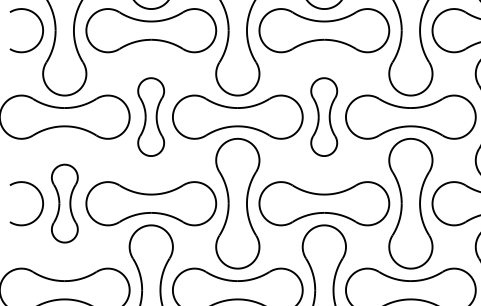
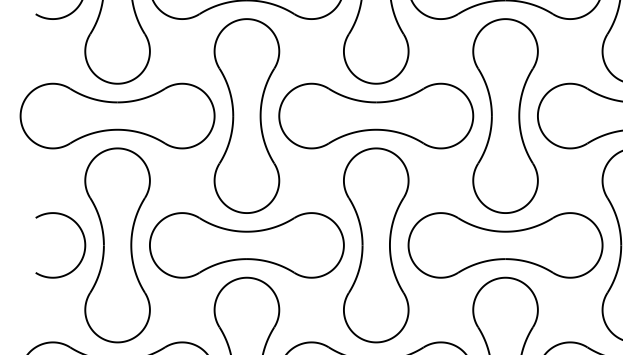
part: (150, 116) -> (245, 115), size x1.67
part: (323, 116) -> (504, 115), size x1.67
part: (64, 203) -> (117, 245), size x1.67

